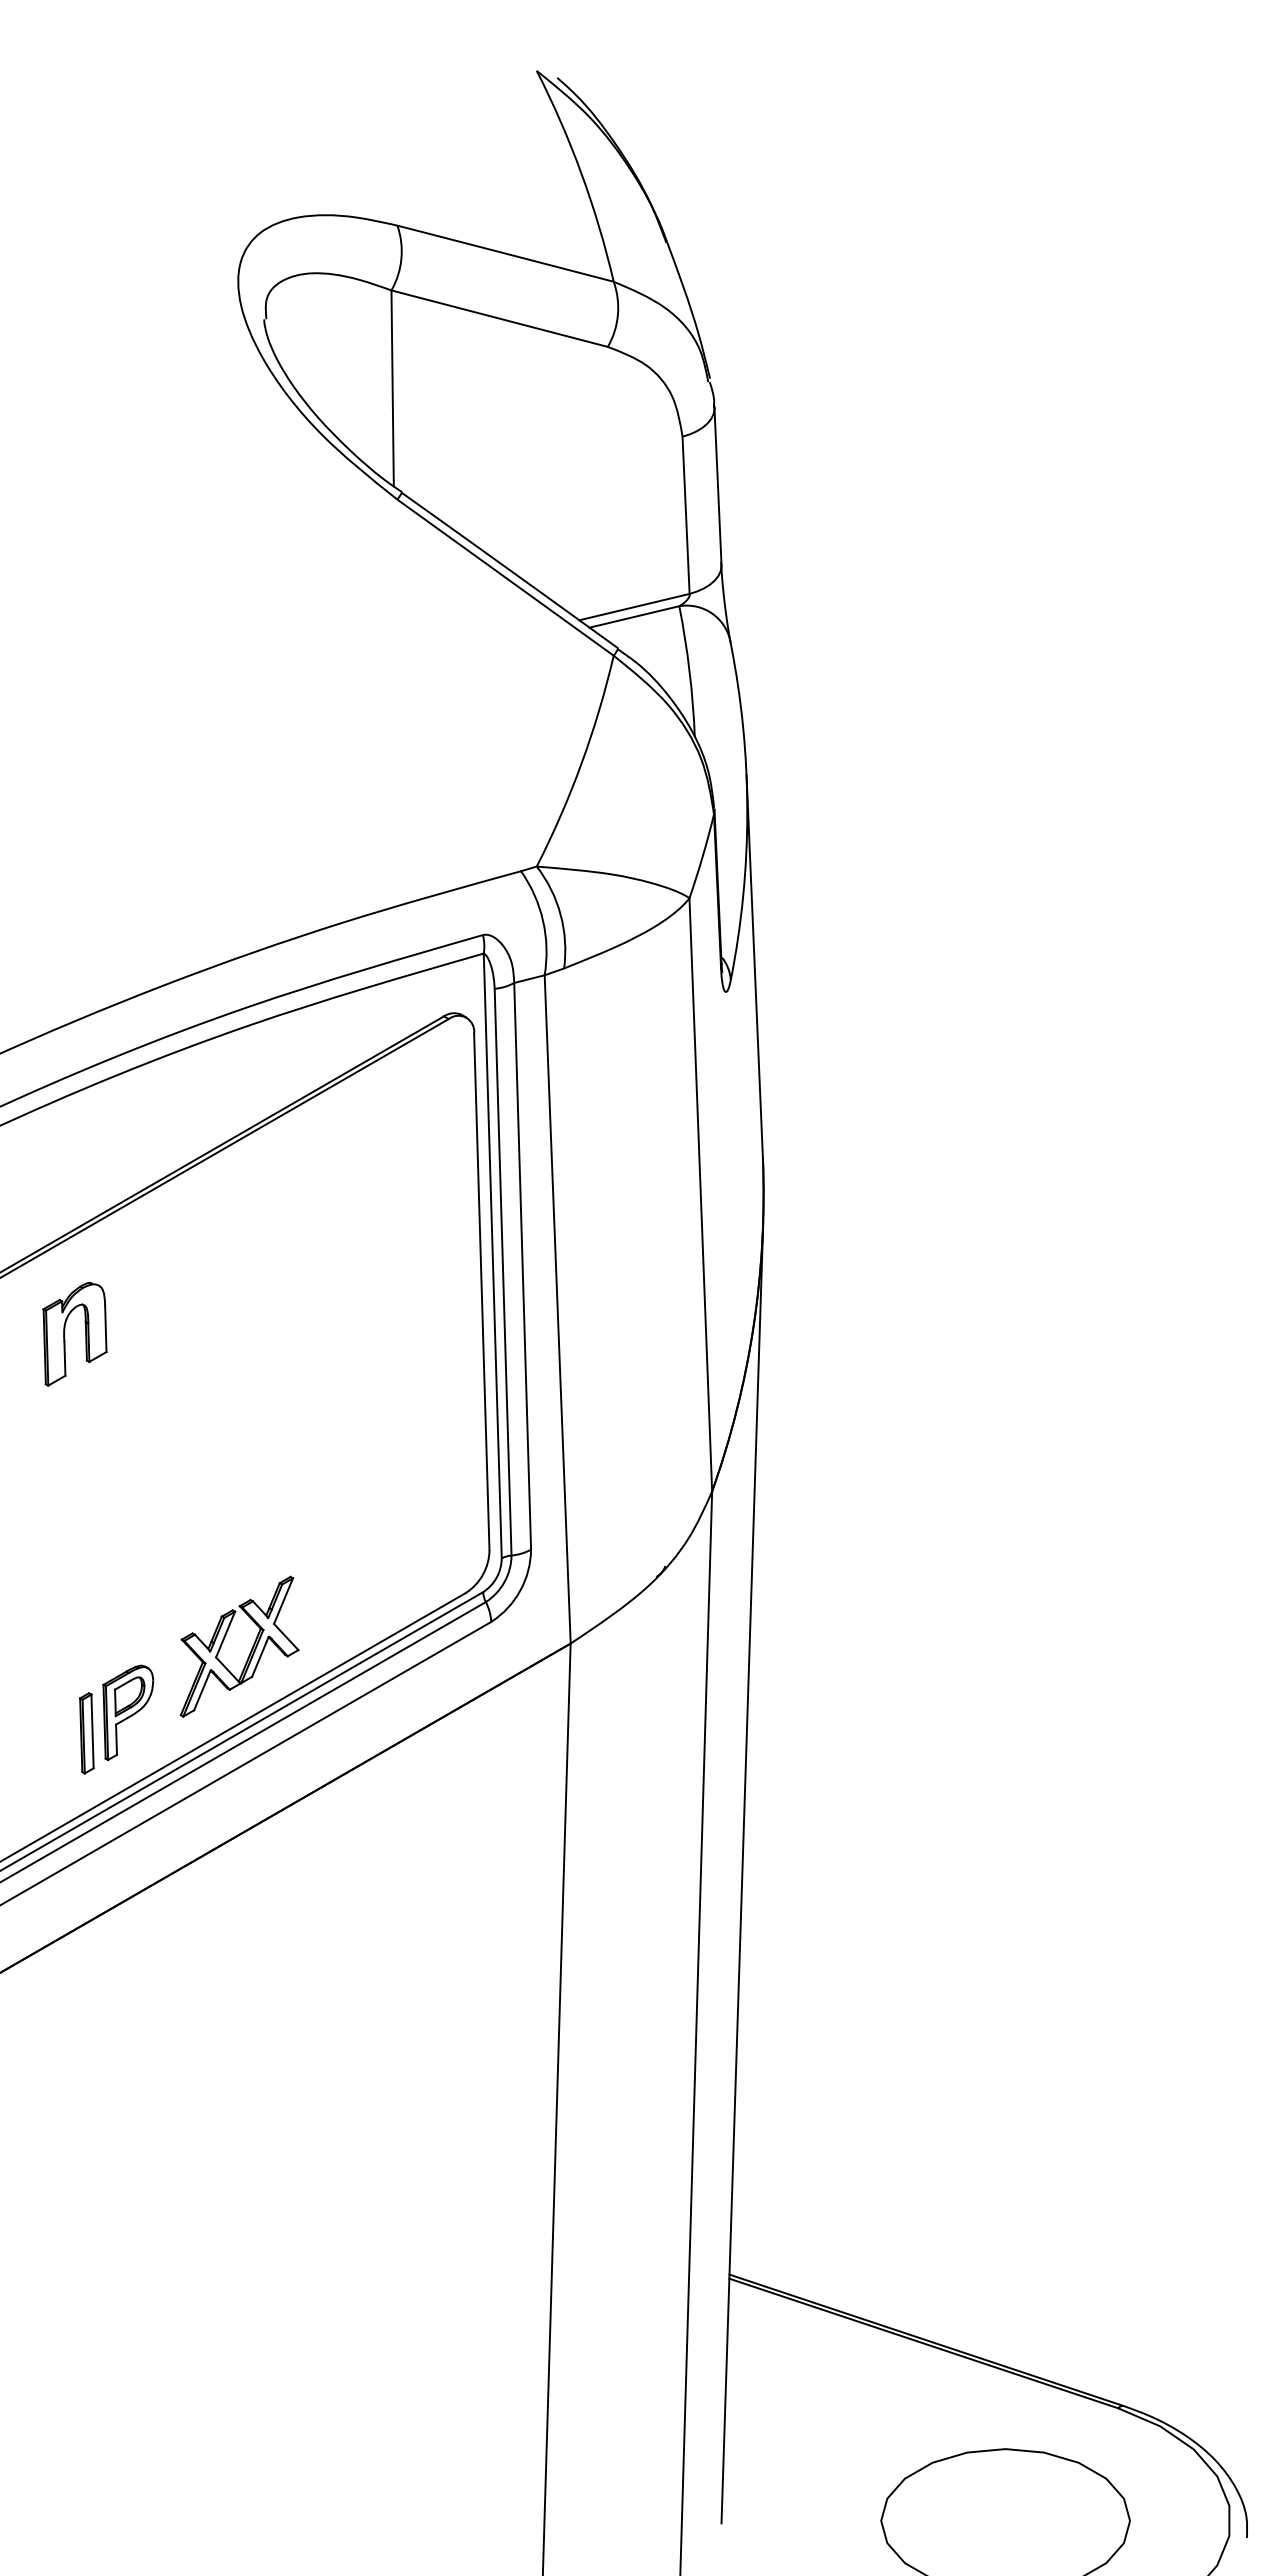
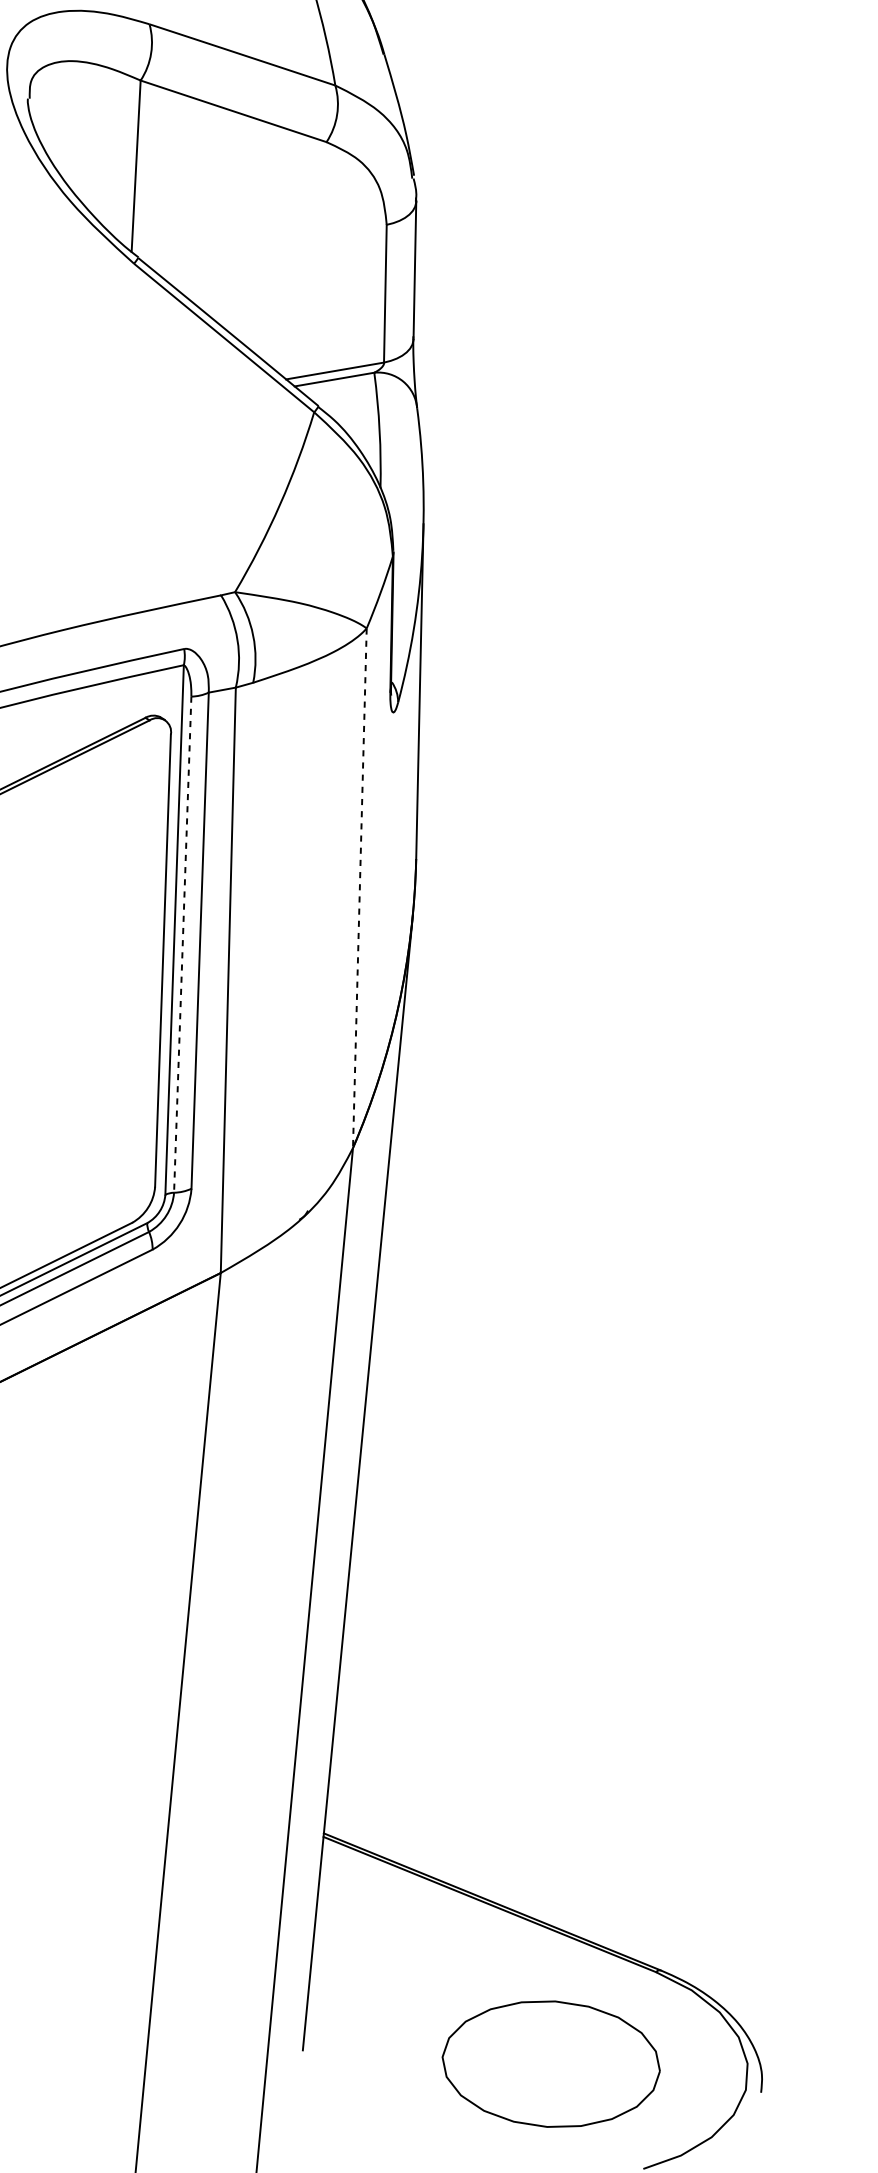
line: (700, 1194) -> (359, 887), solid -> dashed
line: (503, 1272) -> (183, 944), solid -> dashed

